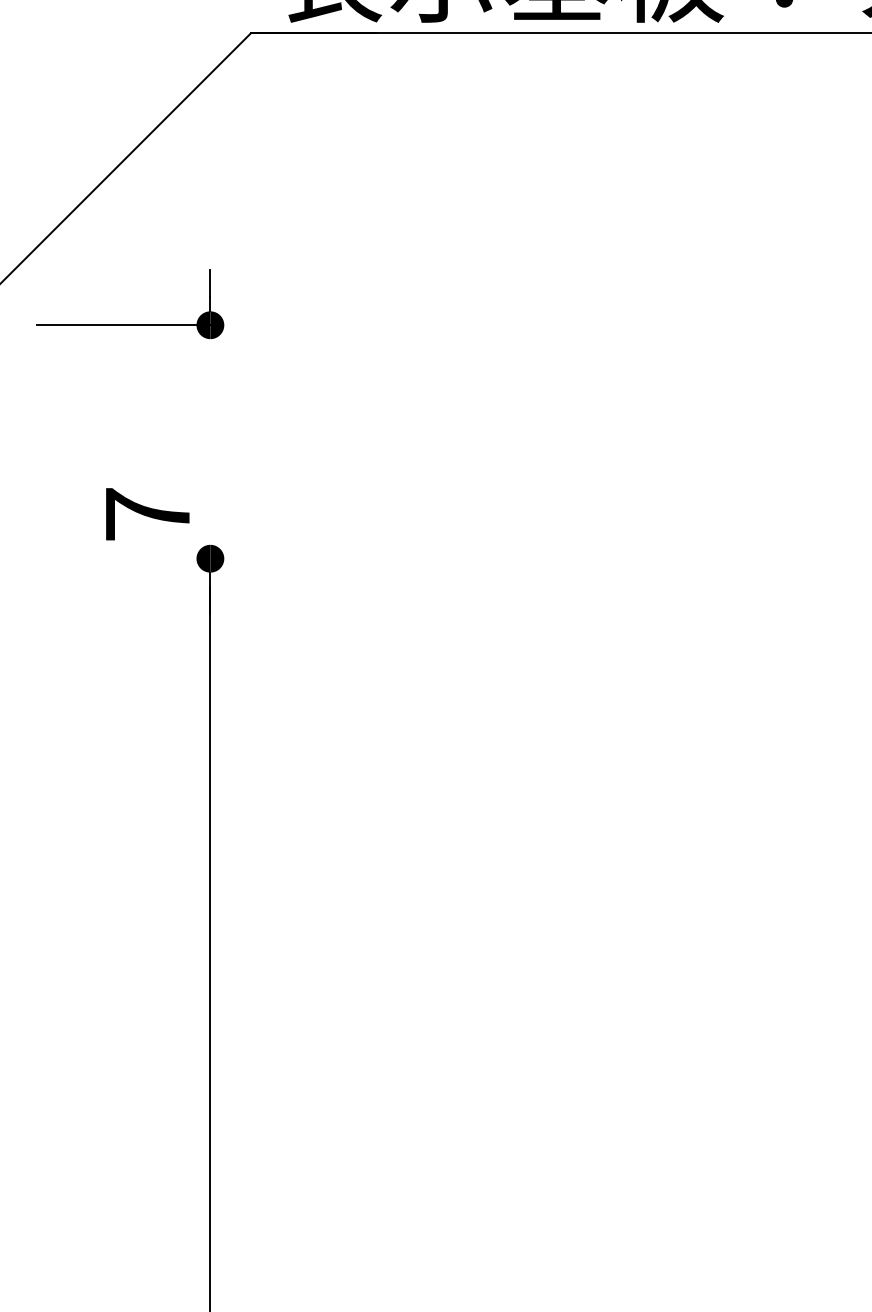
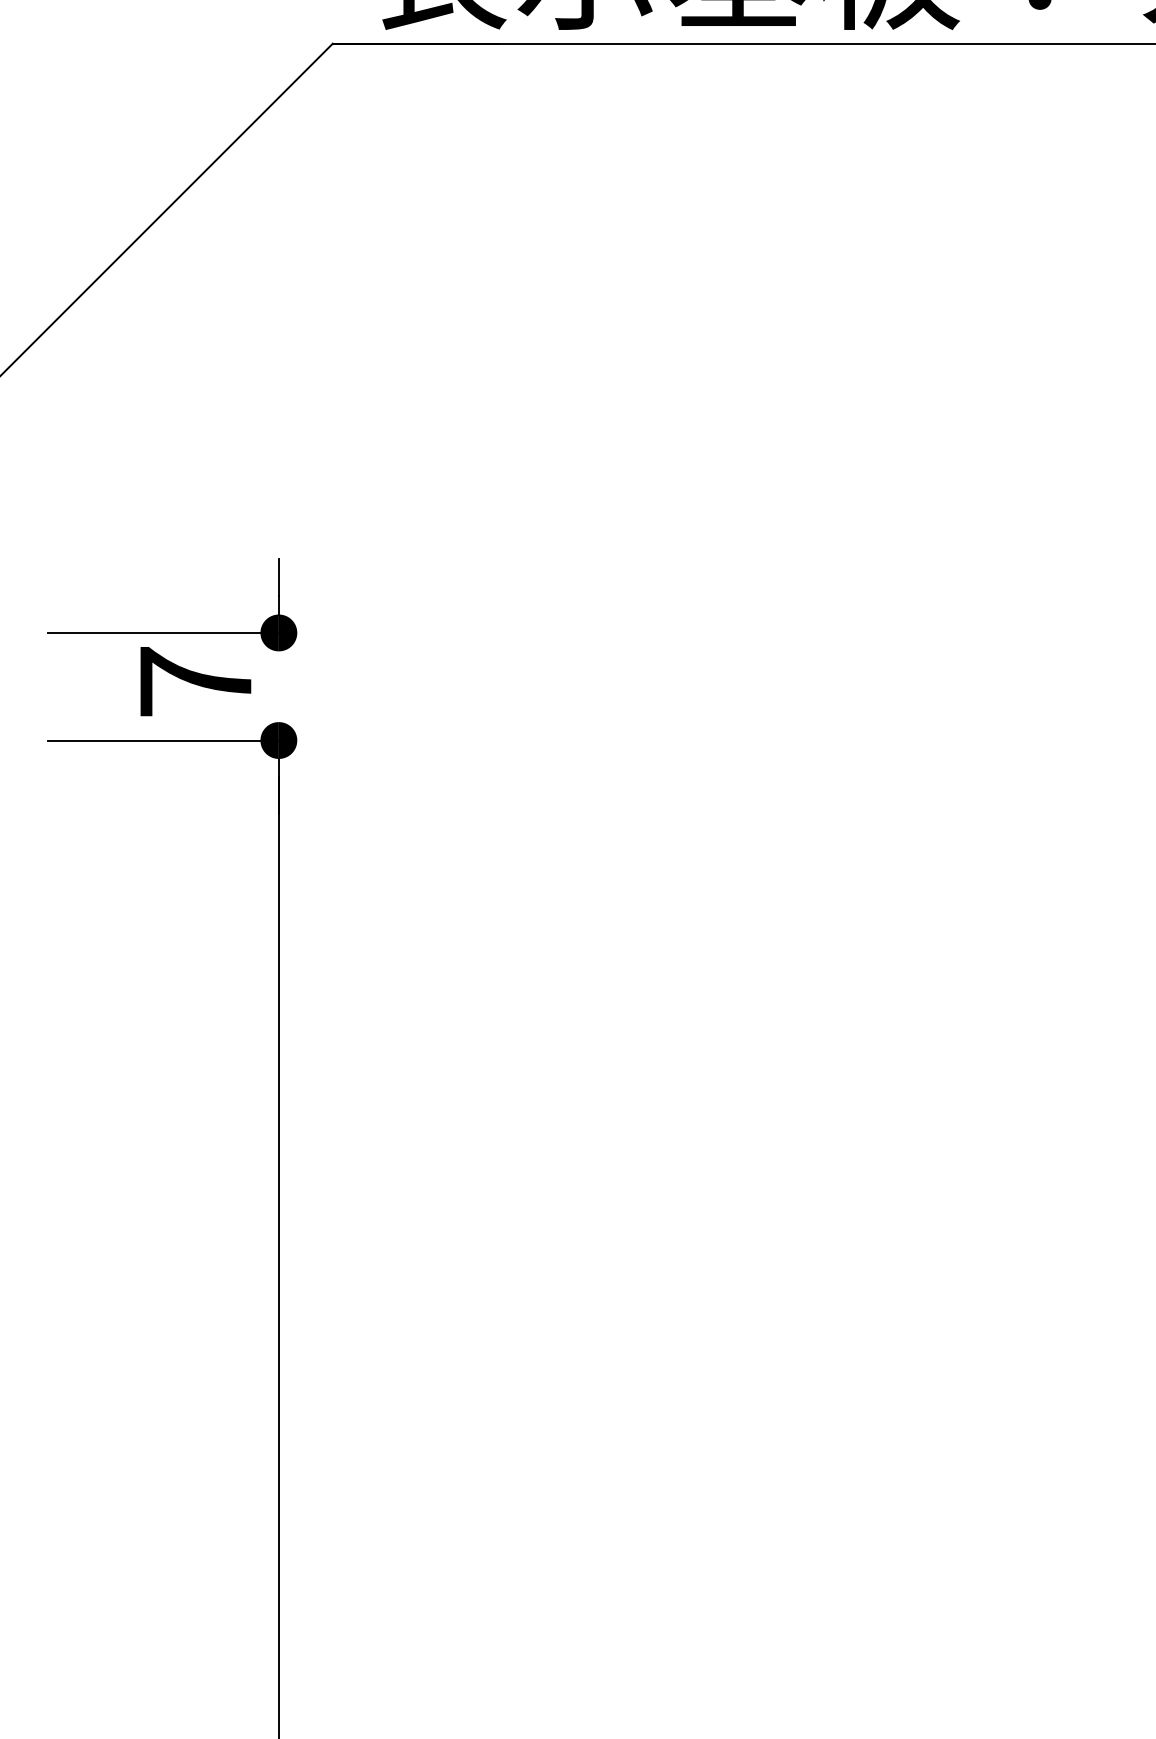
part: (130, 324) -> (172, 632), moved
line: (123, 558) -> (163, 740), added

